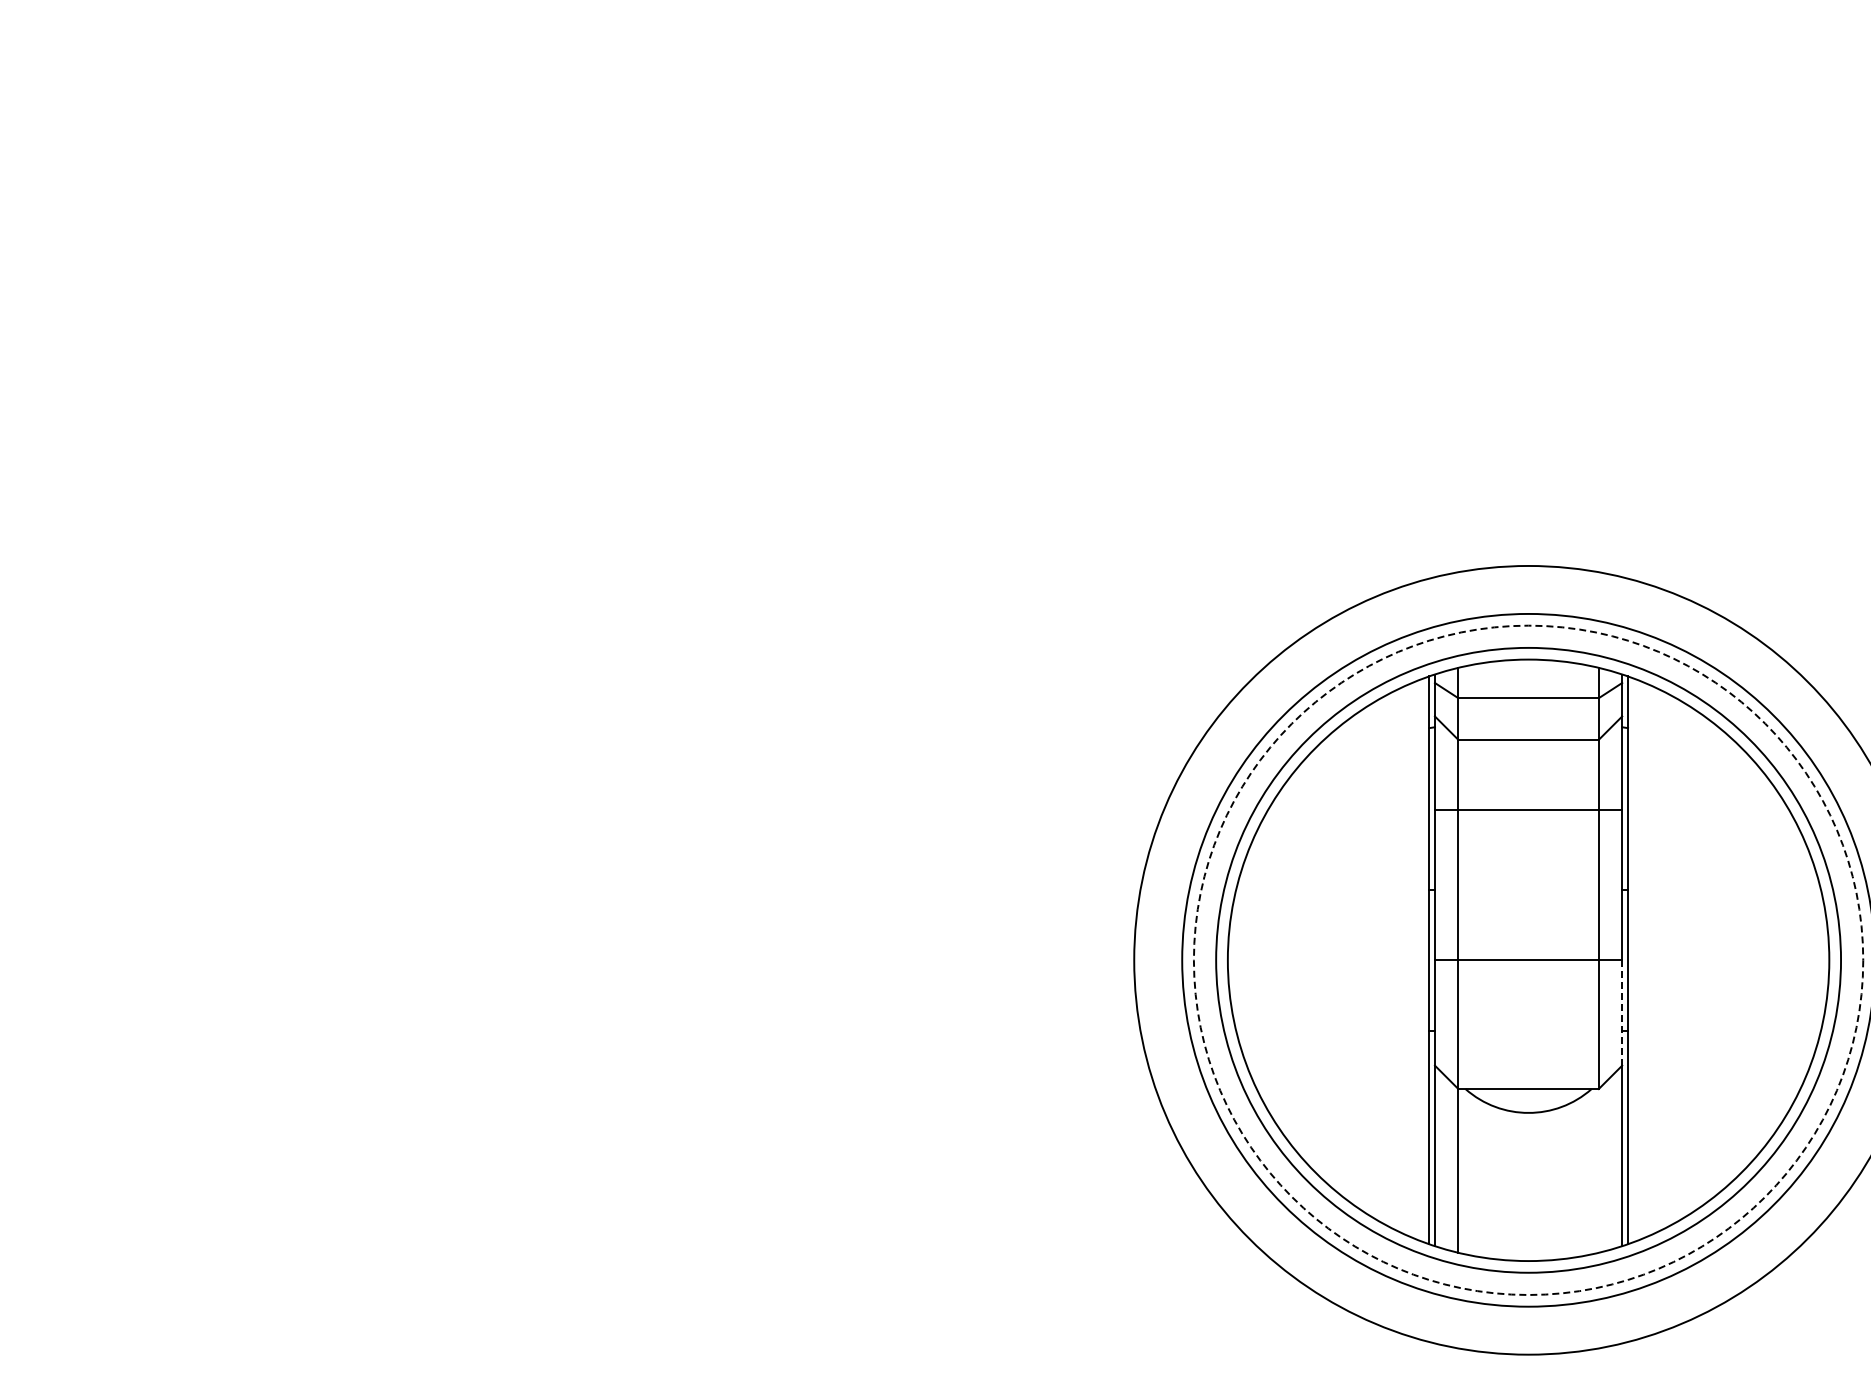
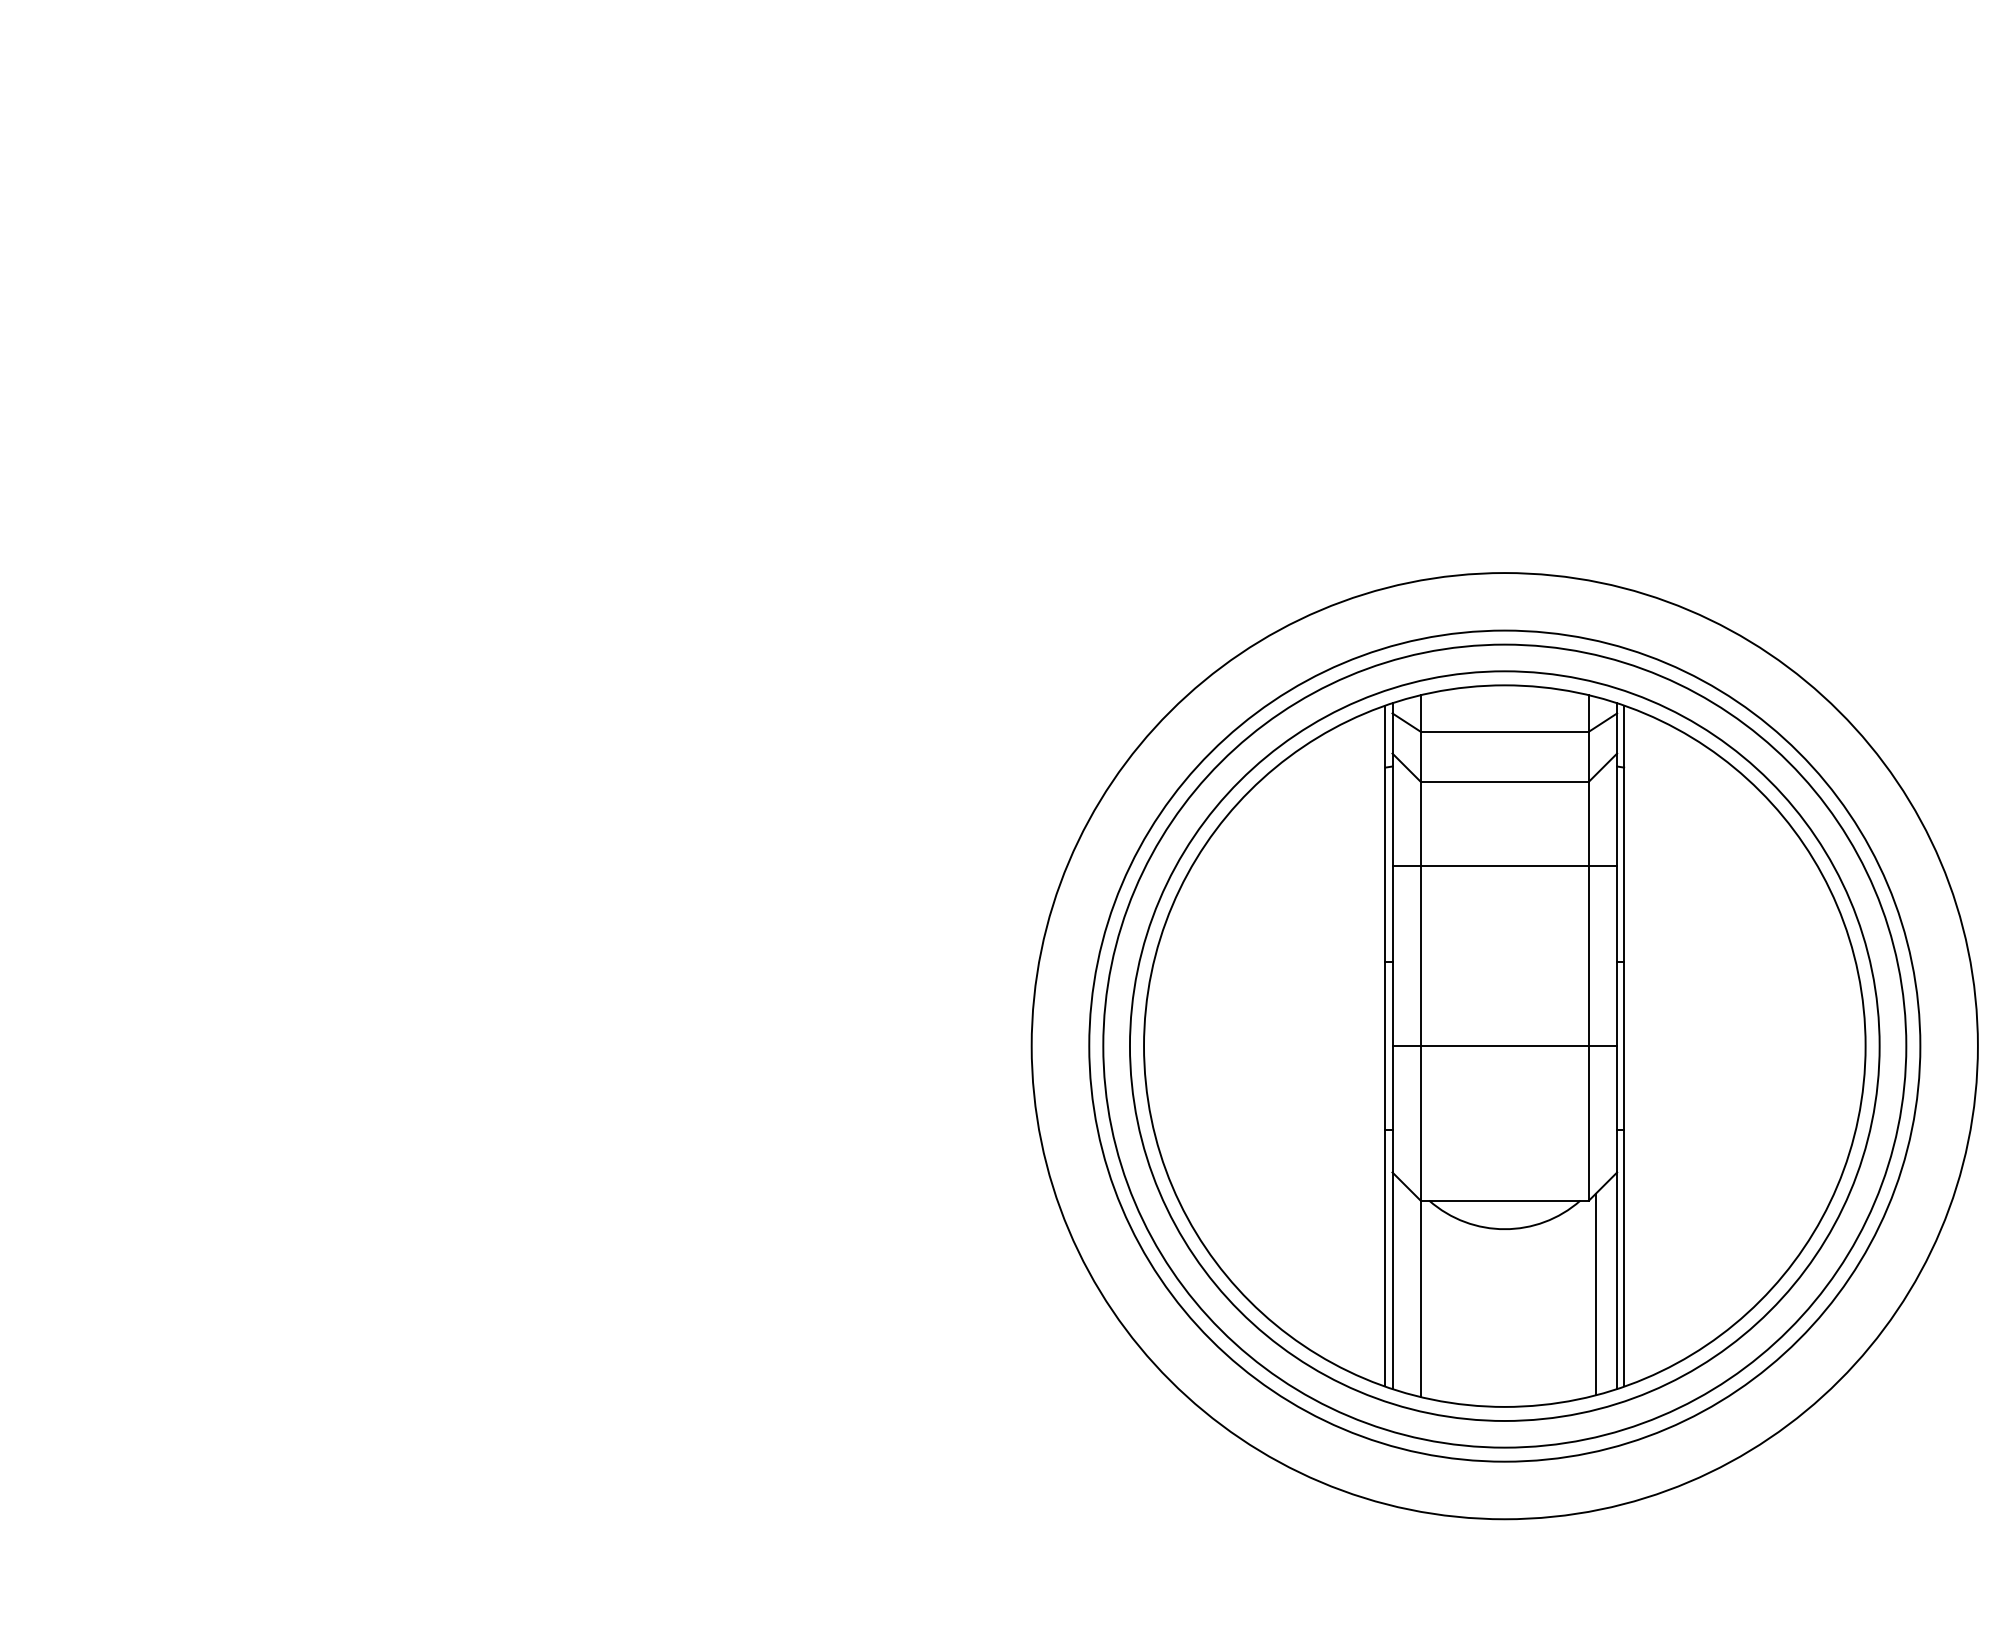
circle: (1528, 960) -> (1504, 1046), dashed -> solid
line: (1622, 1012) -> (1617, 1108), dashed -> solid
line: (1604, 1167) -> (1595, 1294), added

